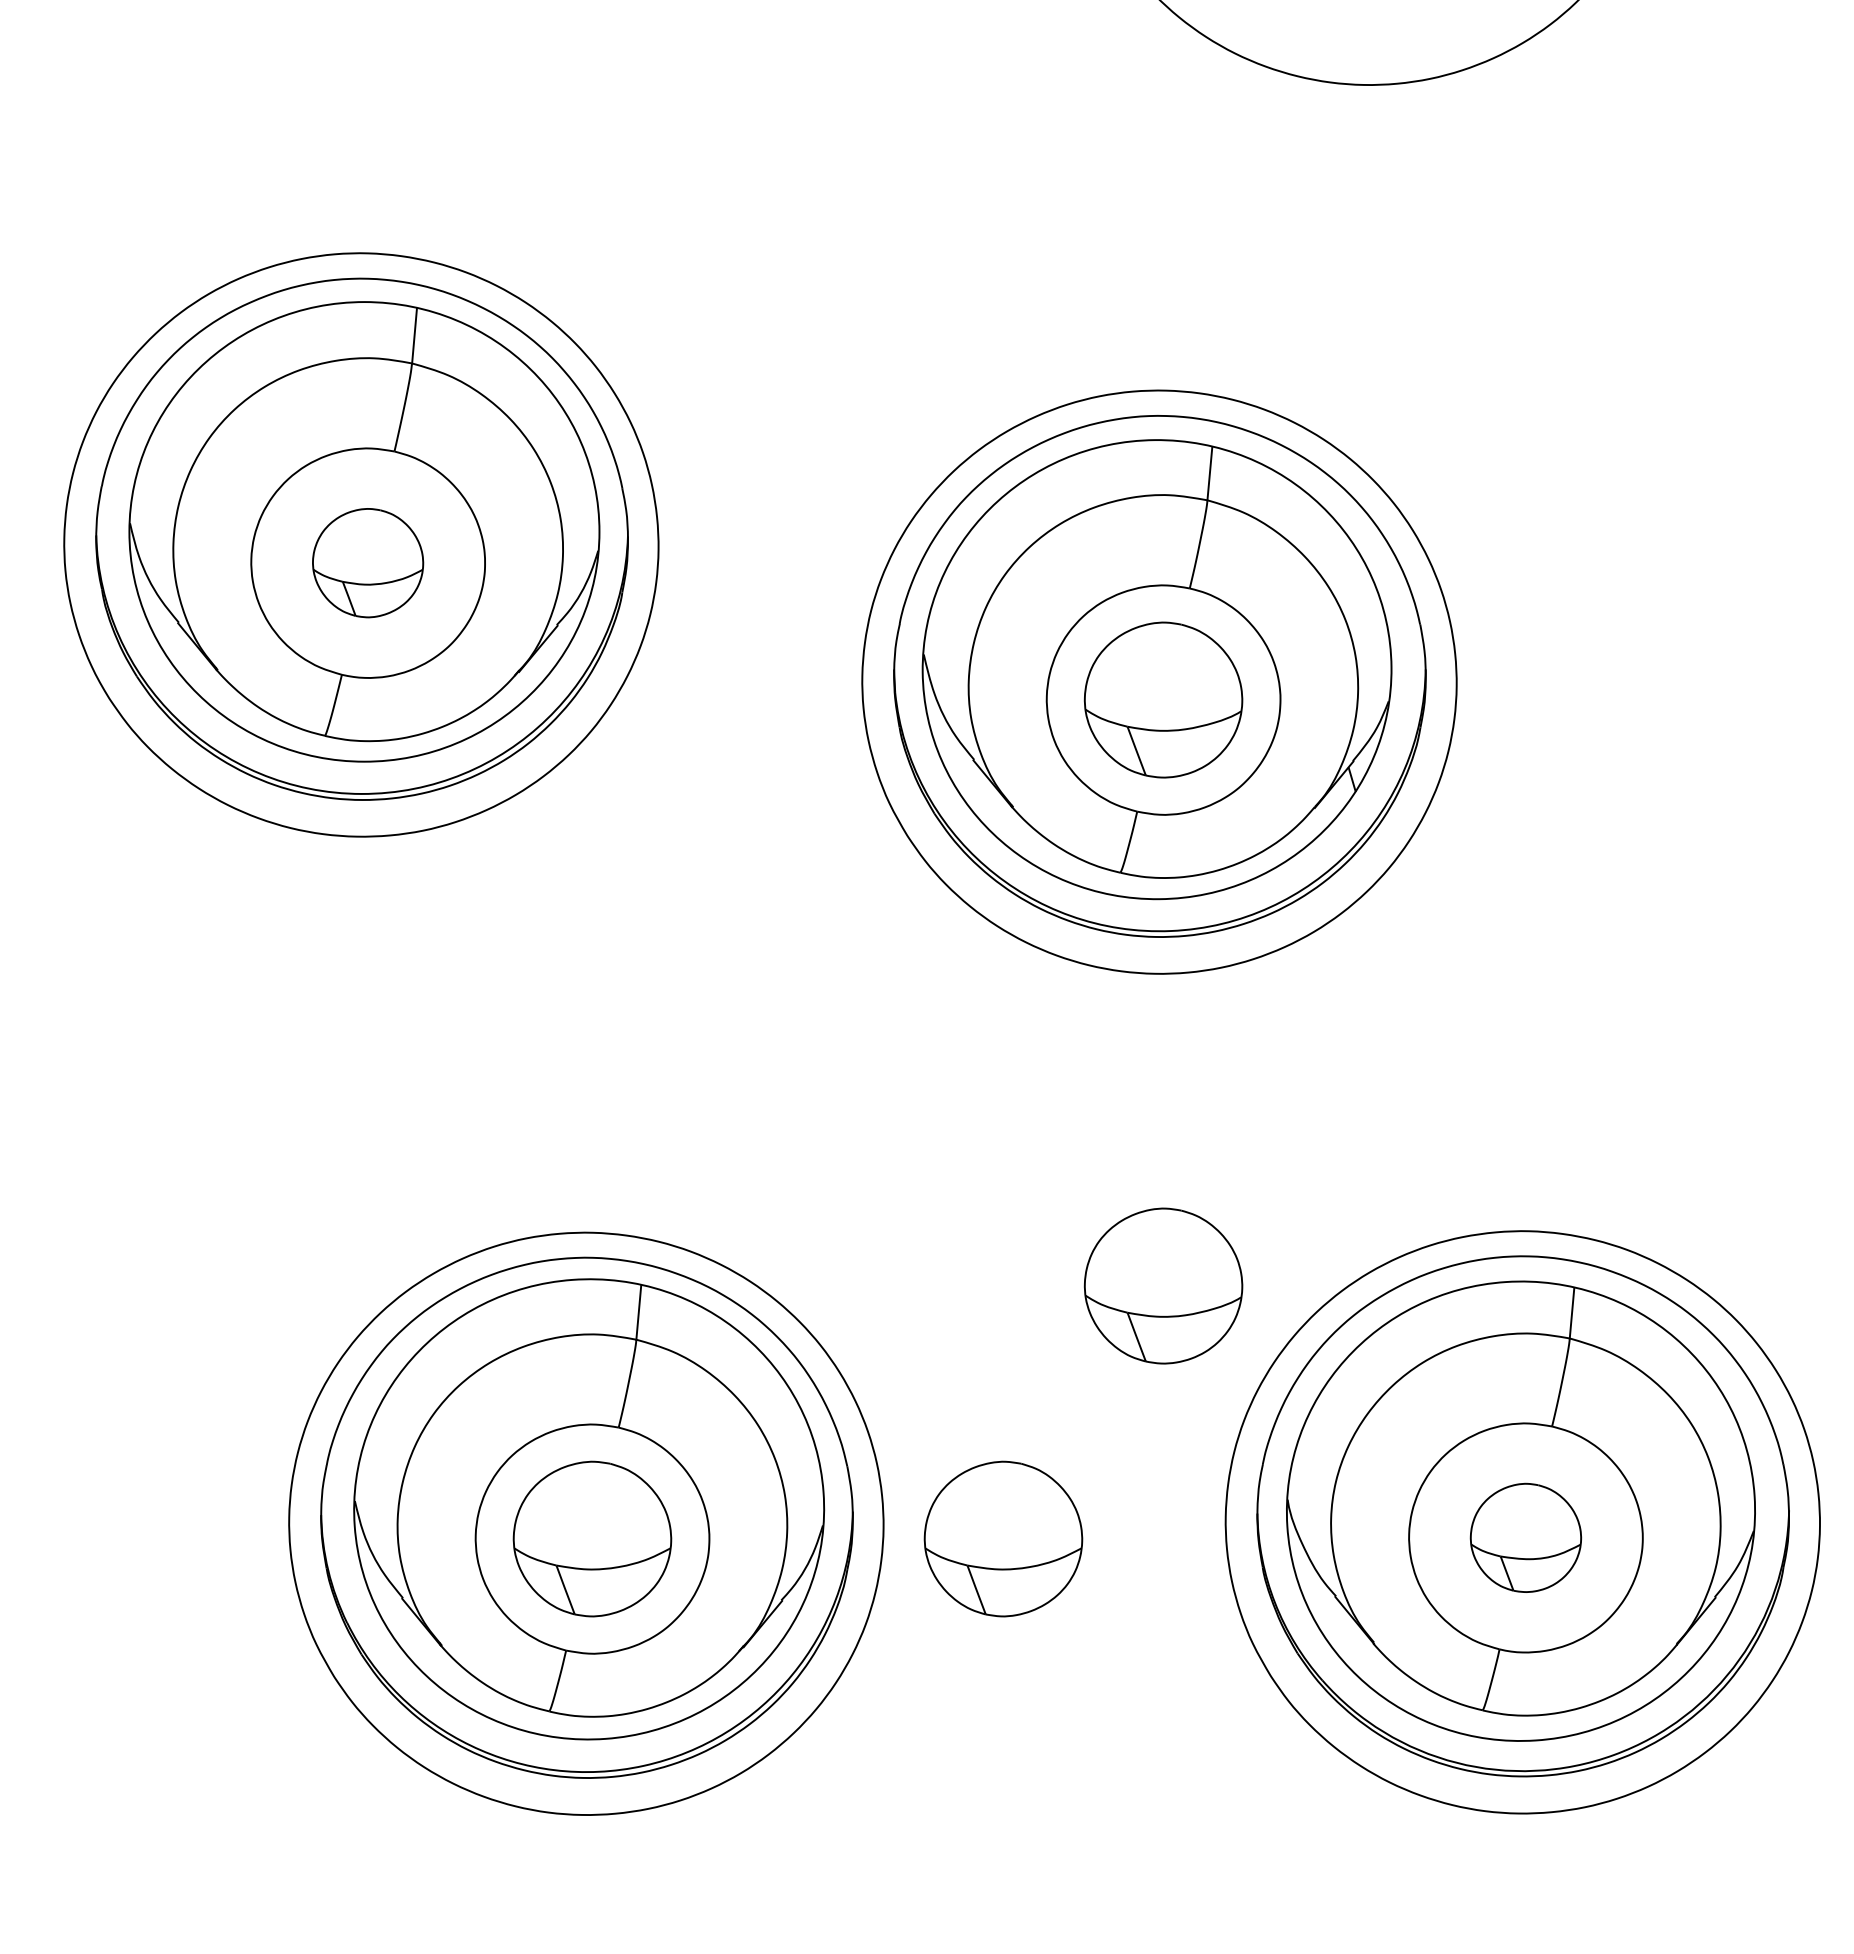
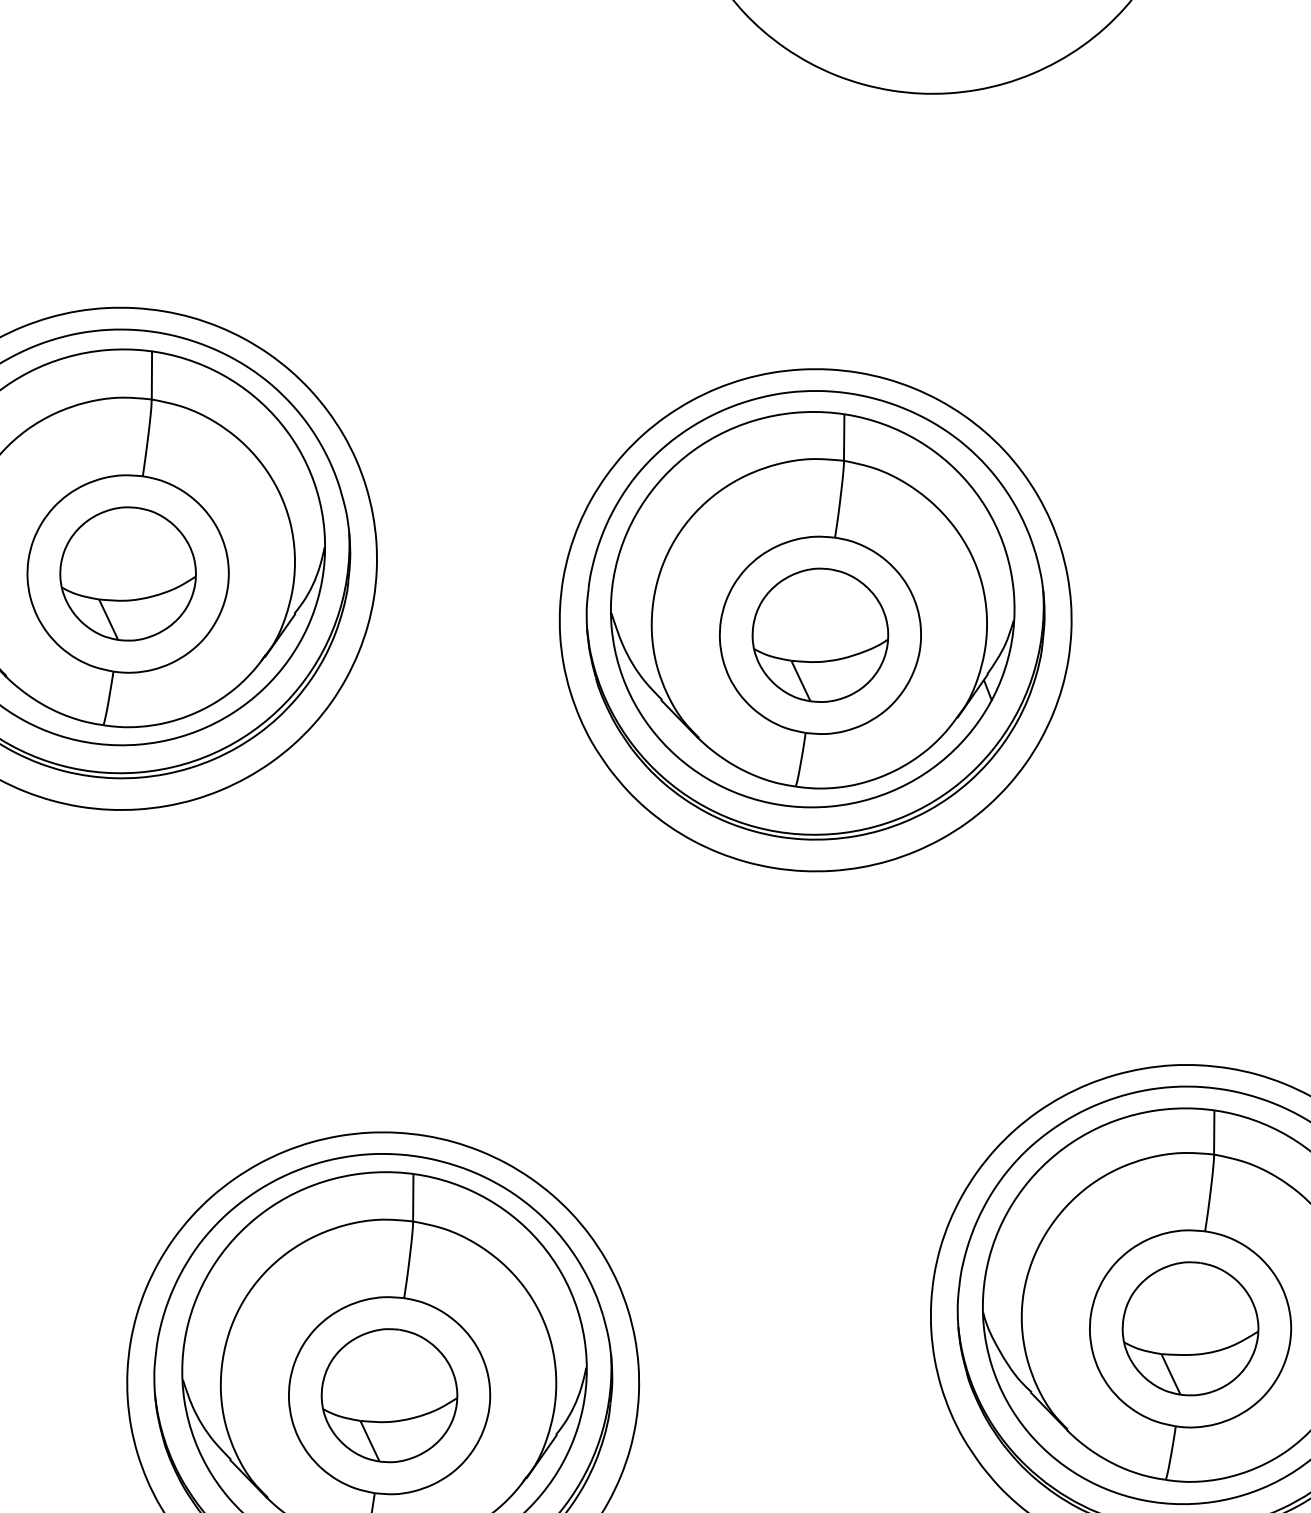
part: (367, 562) -> (127, 573), size x1.43
part: (1163, 1285) -> (861, 1137), removed
part: (1525, 1537) -> (1190, 1328), size x1.43
part: (1003, 1538) -> (742, 1366), removed

